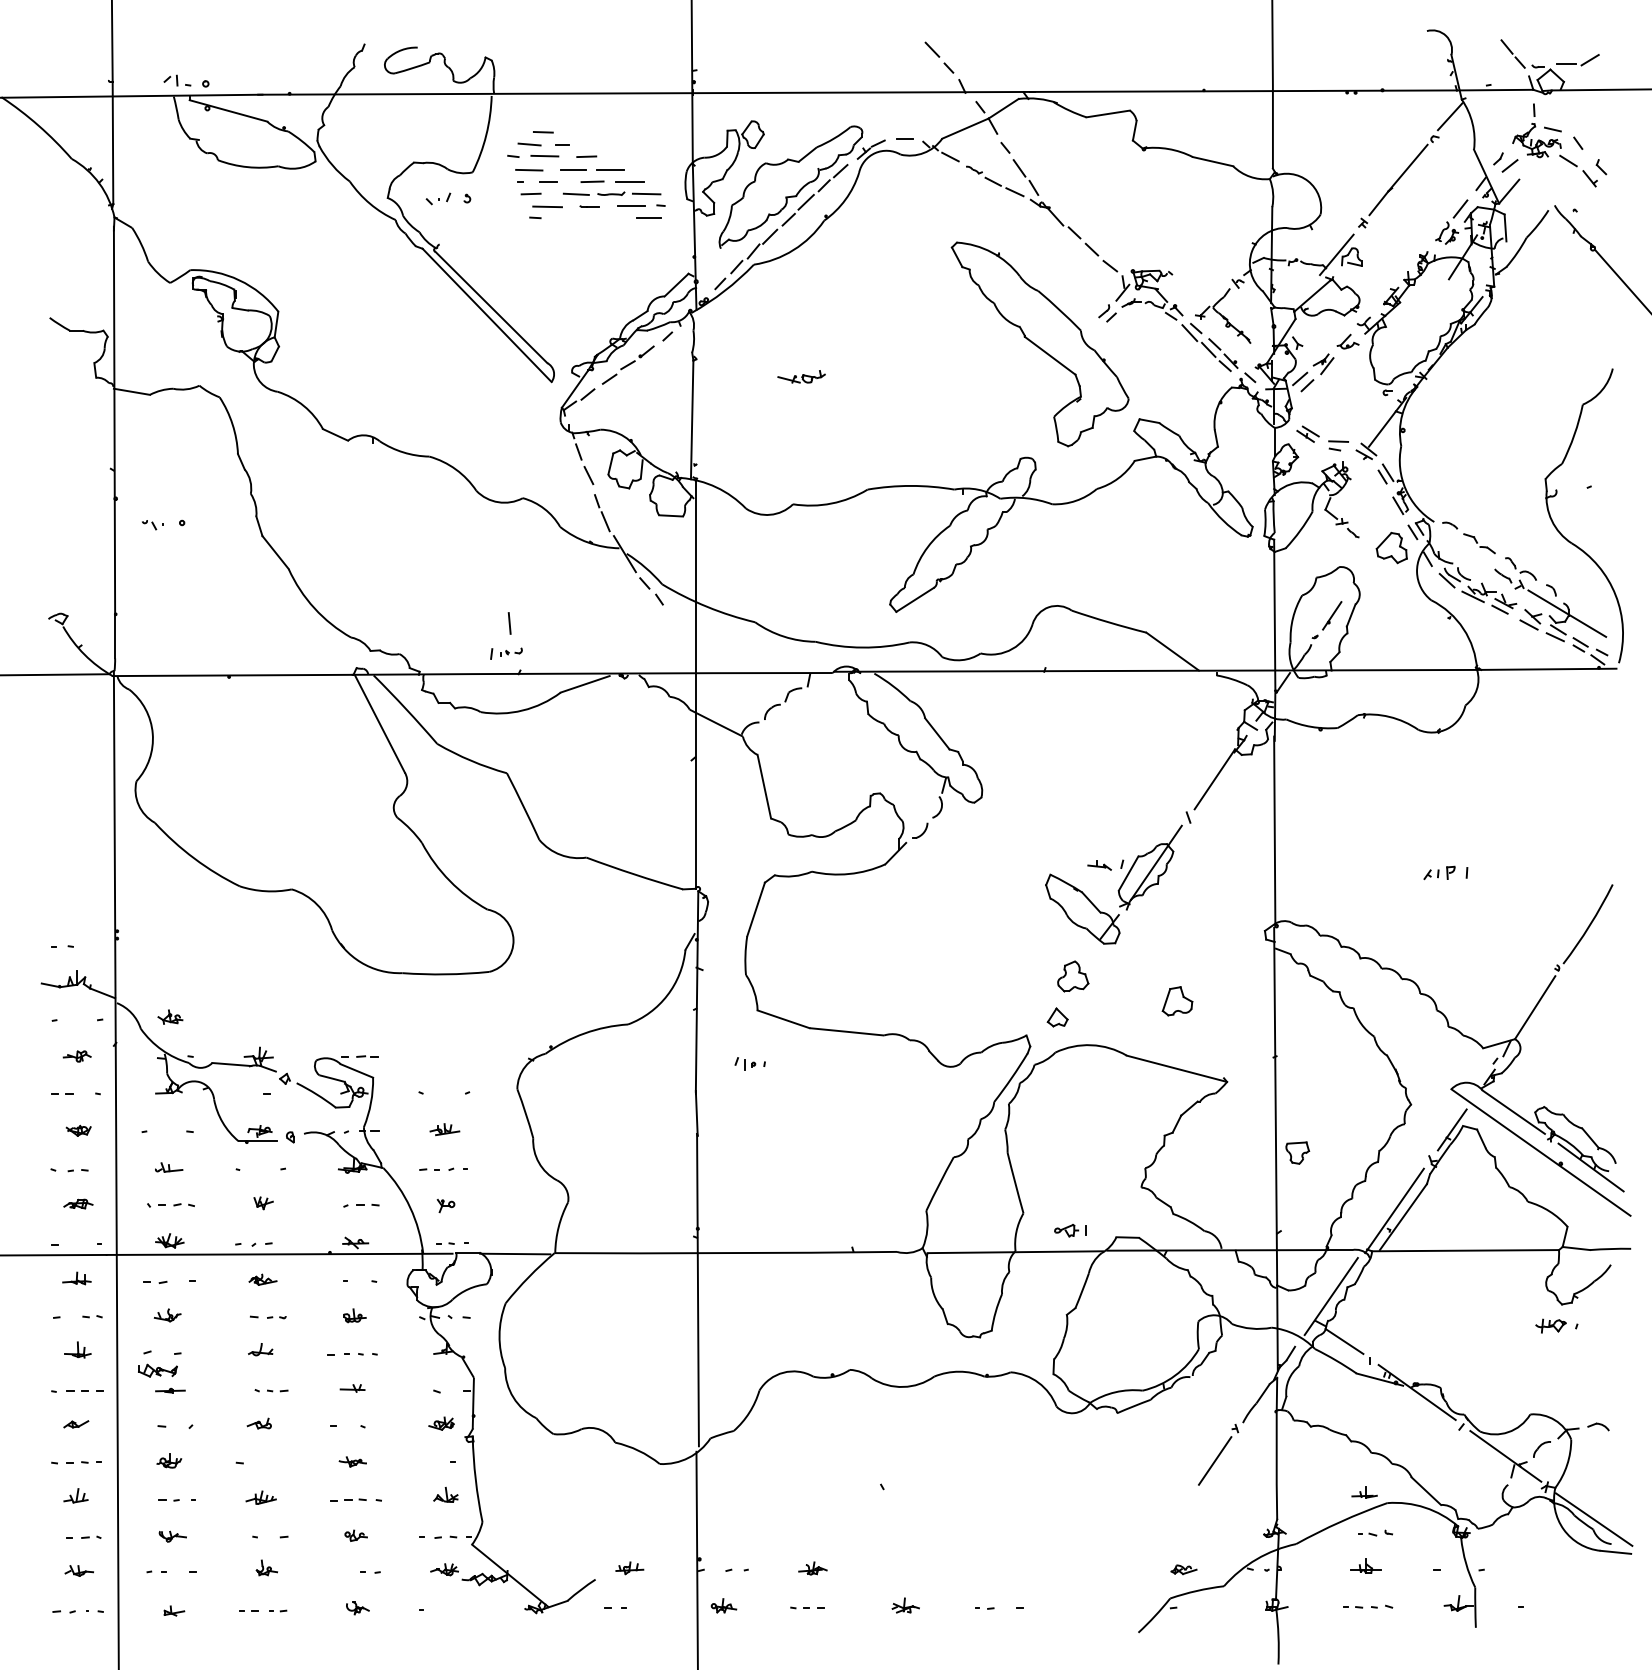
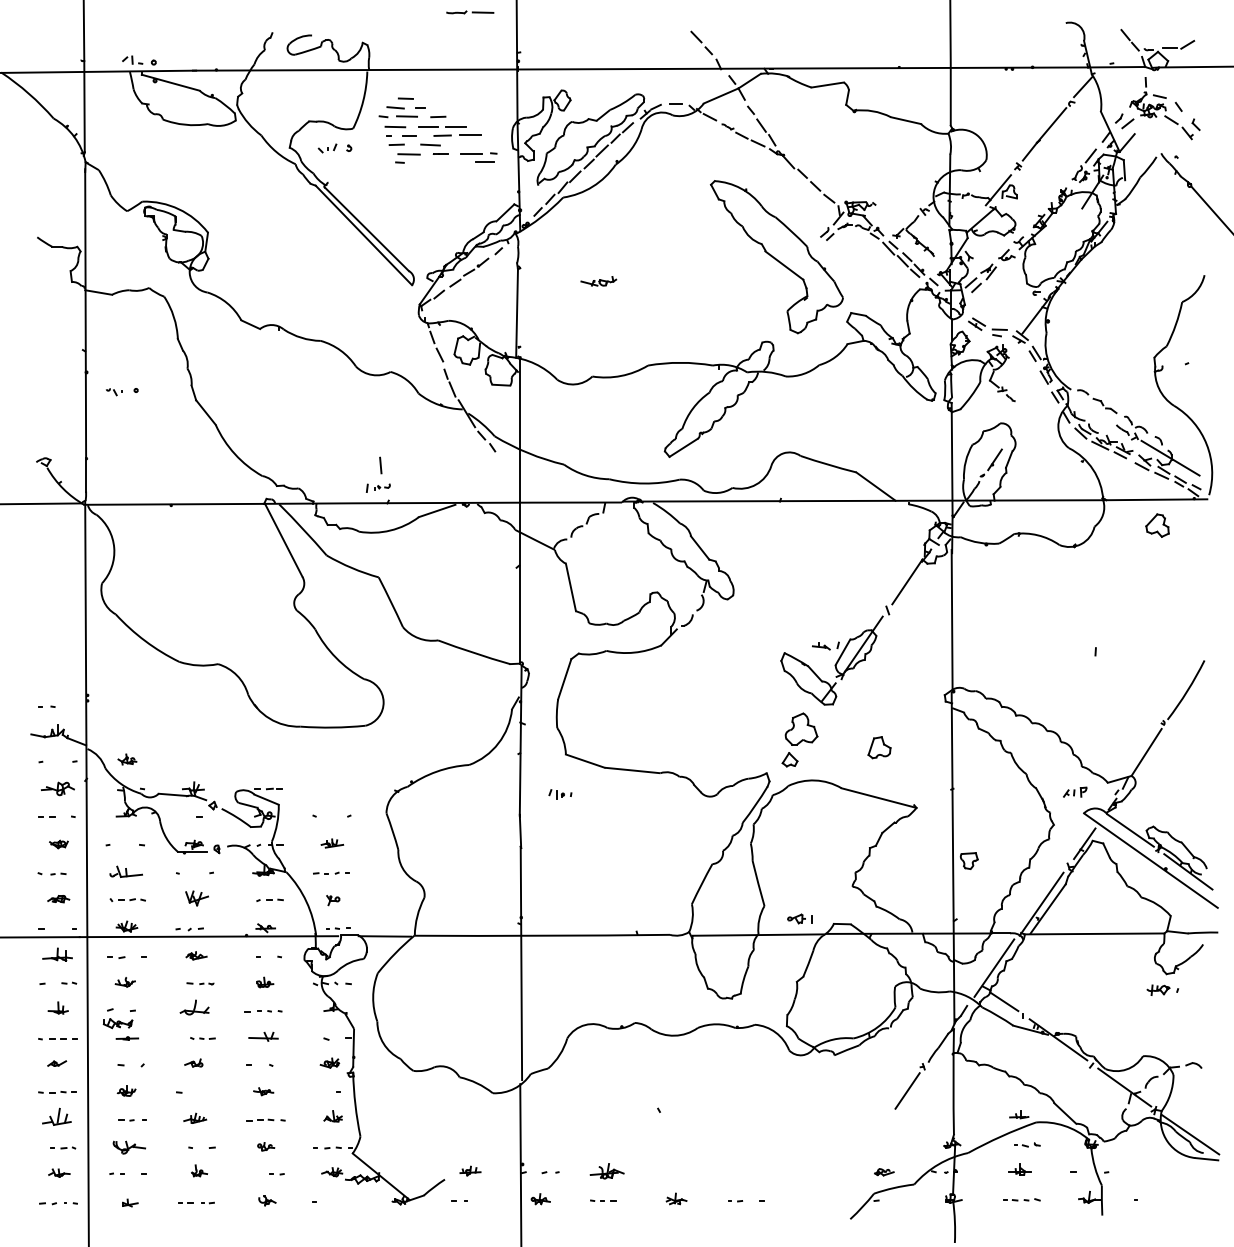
part: (629, 193) -> (470, 12), moved
part: (1391, 547) -> (1157, 525), moved
part: (1439, 872) -> (1075, 791), moved
part: (1073, 976) -> (801, 729), size x1.4
part: (76, 1056) -> (57, 788), size x1.6
part: (169, 1167) -> (126, 871), size x1.6
part: (263, 1203) -> (196, 898), size x1.6
part: (76, 1278) -> (57, 954), size x1.4
part: (260, 1349) -> (194, 1007), size x1.6
part: (352, 1388) -> (263, 1036), size x1.6
part: (75, 1495) -> (56, 1116), size x1.6
part: (172, 1536) -> (128, 1147), size x1.6
part: (812, 1568) -> (606, 1171), size x1.6

